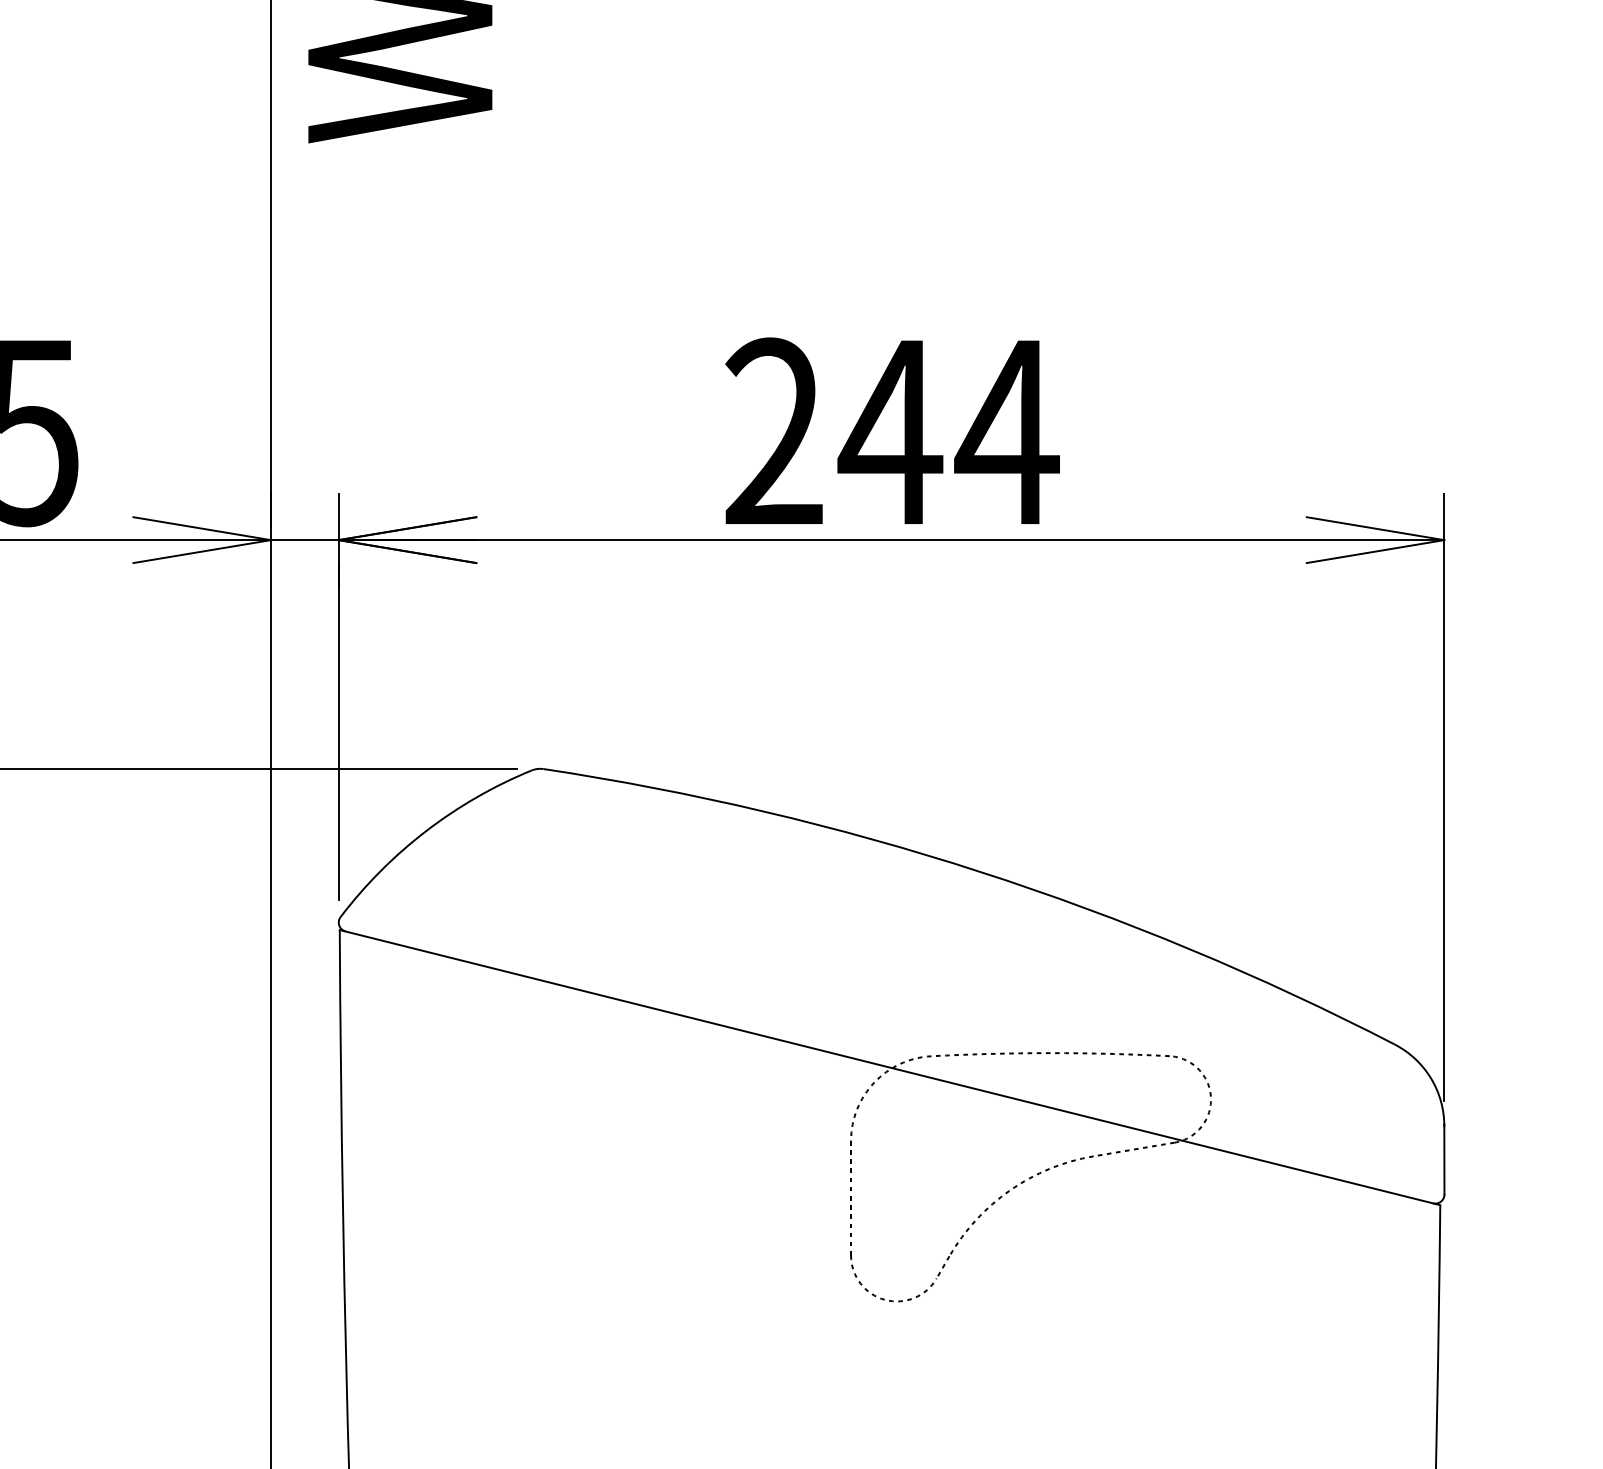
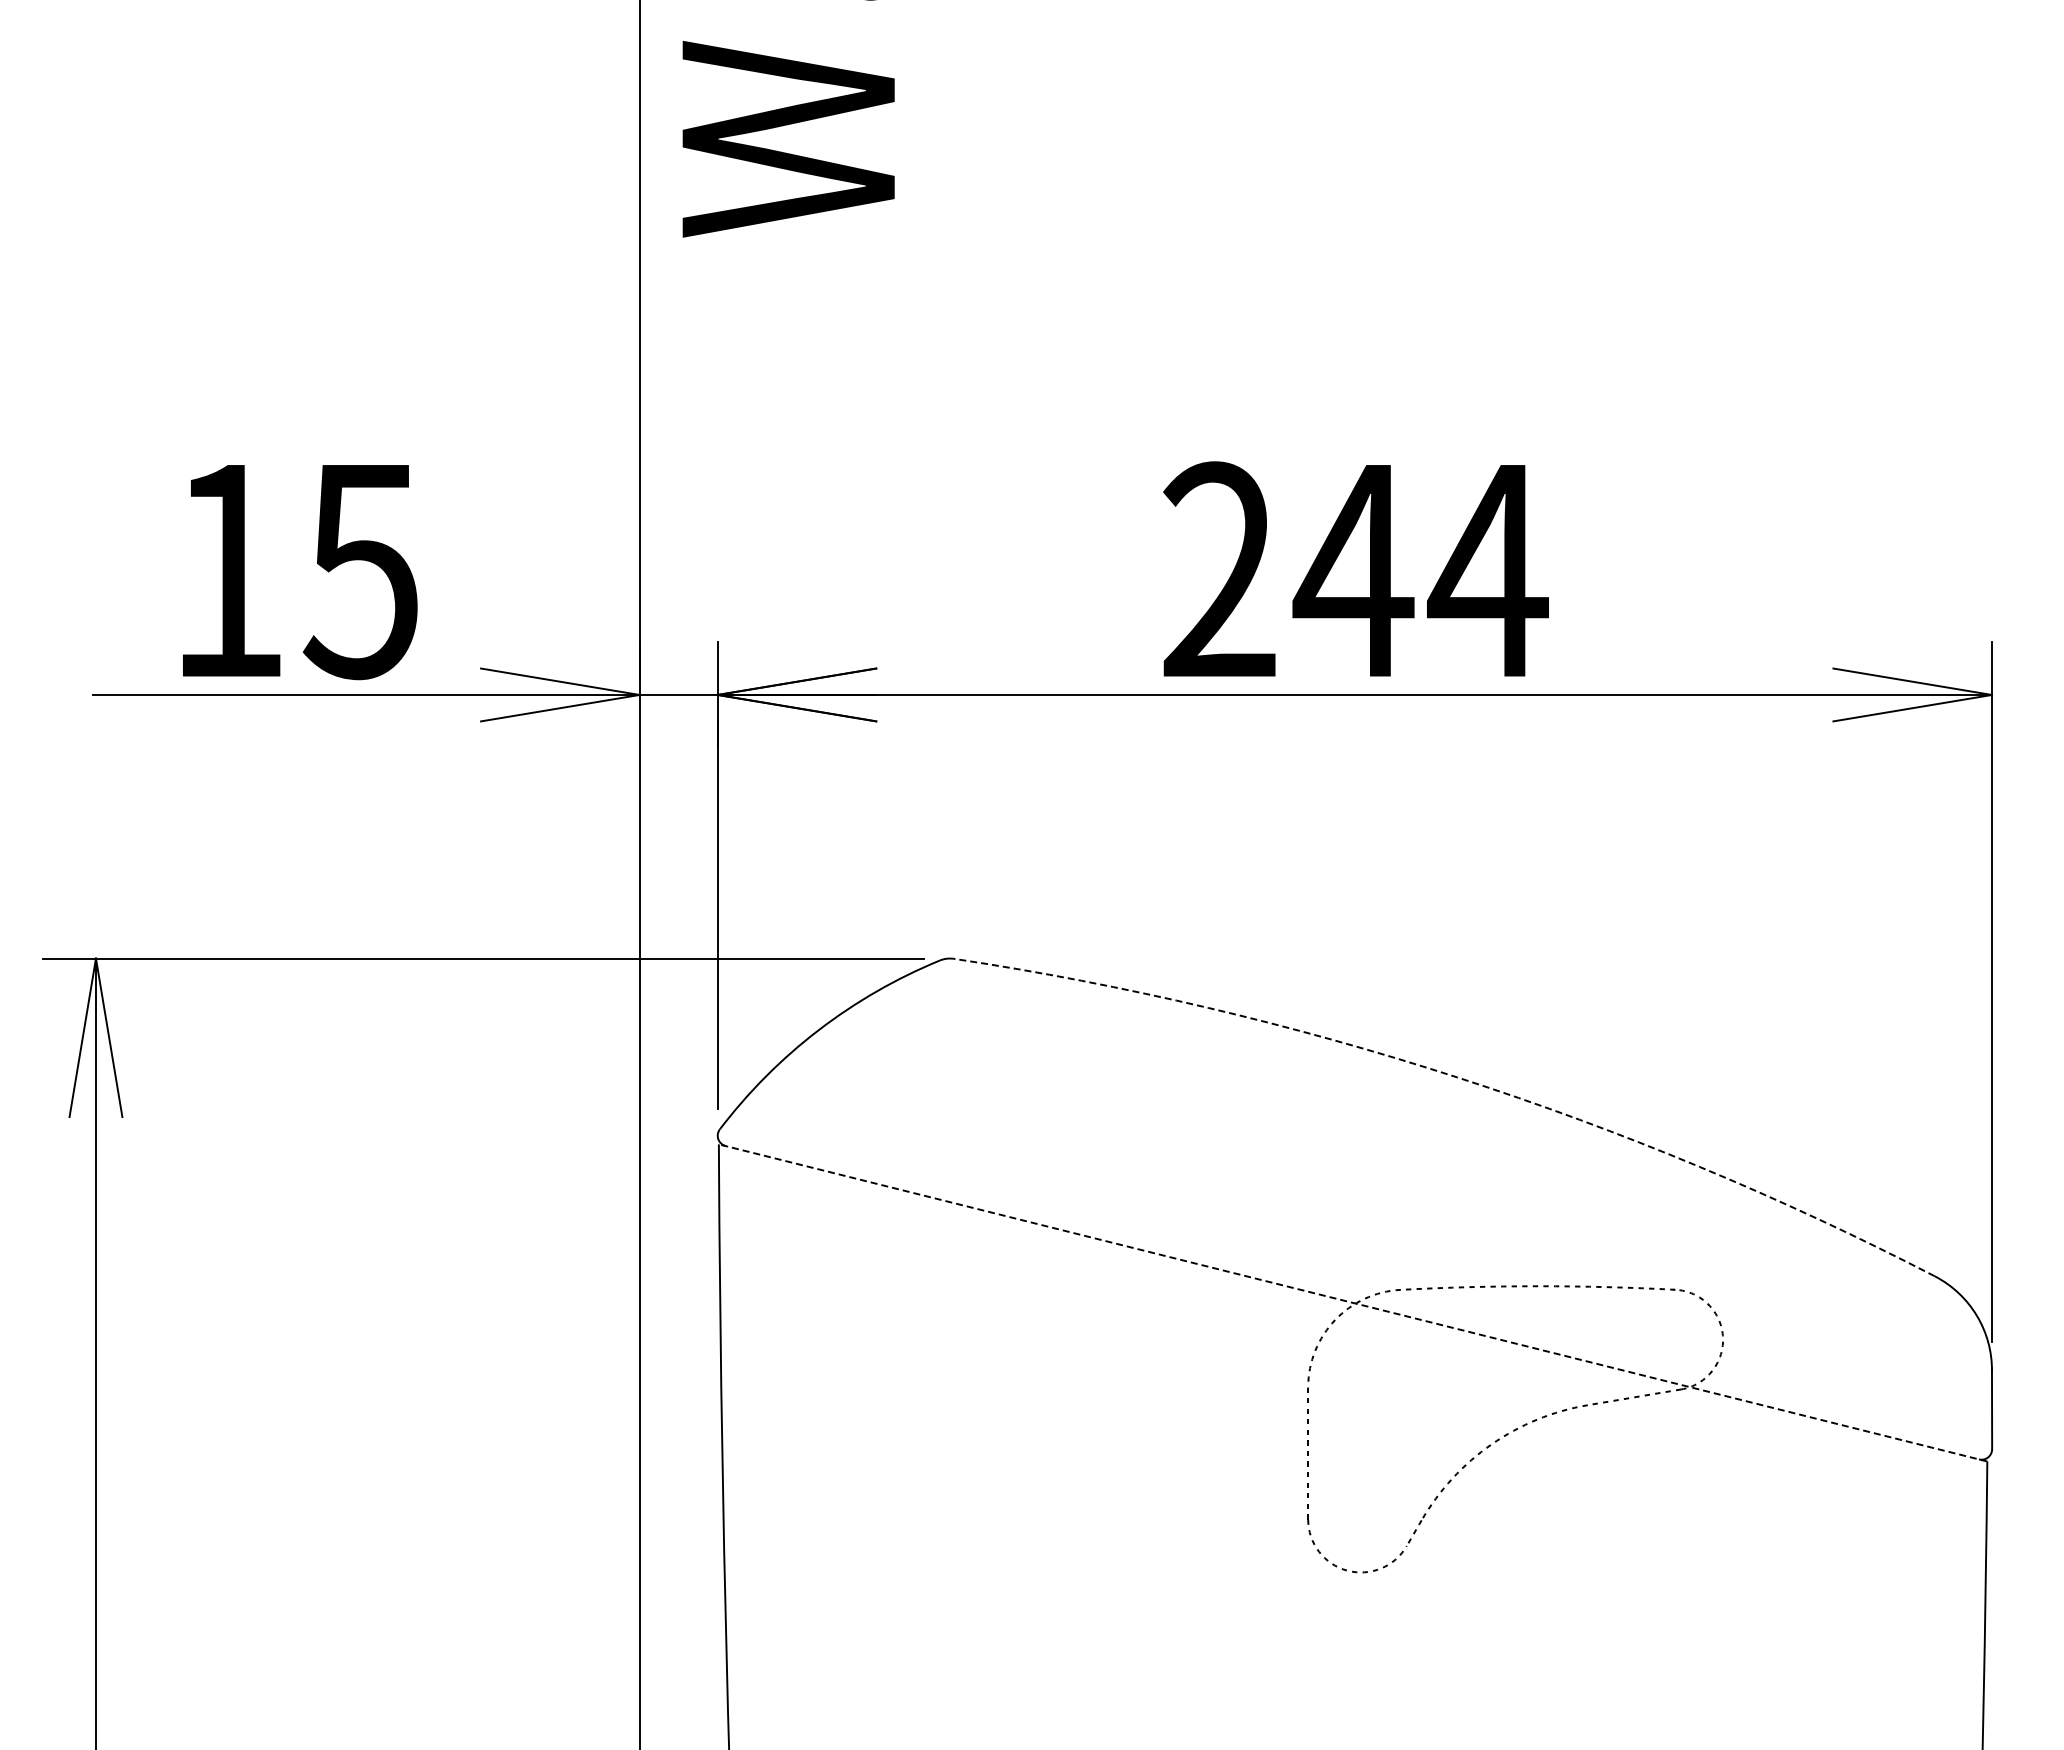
arc: (980, 872) -> (1457, 1077), solid -> dashed
line: (890, 1067) -> (1353, 1302), solid -> dashed

